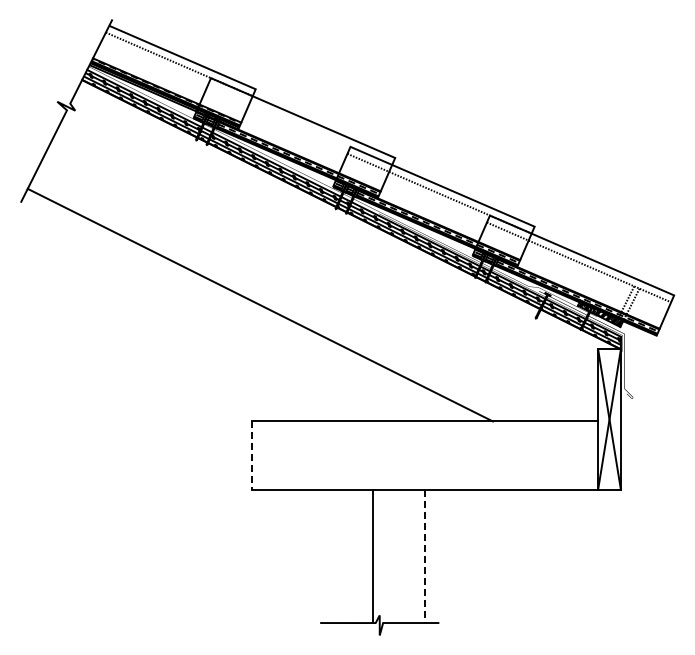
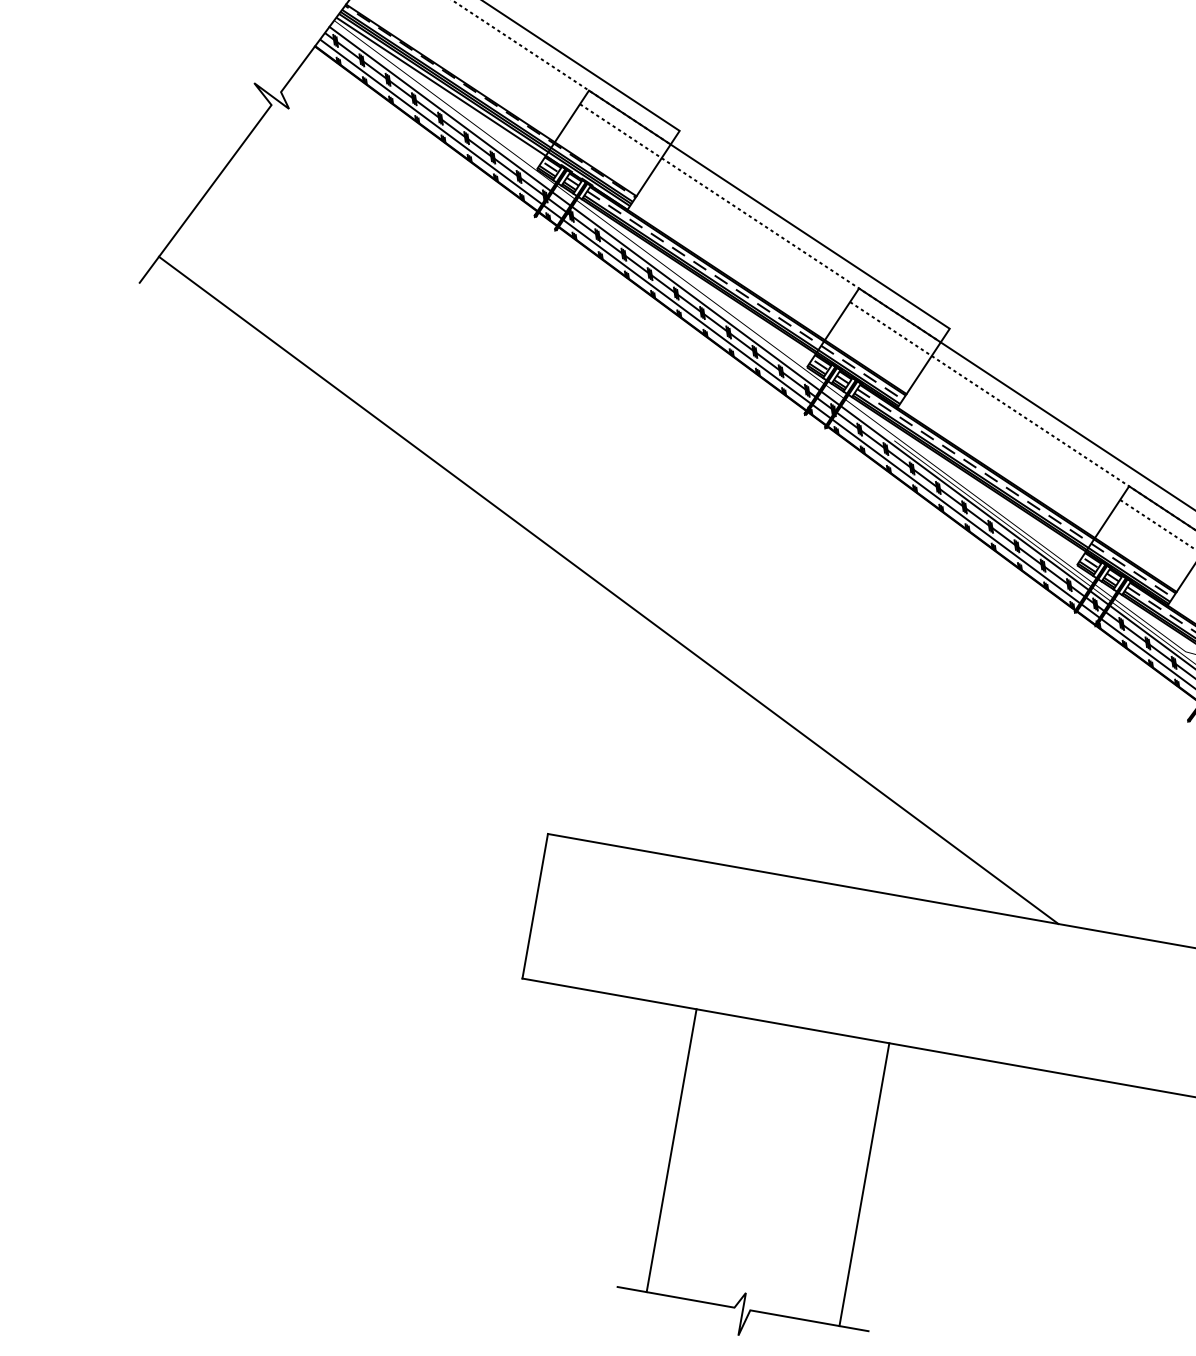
line: (300, 124) -> (761, 222), added
line: (252, 456) -> (535, 908), dashed -> solid
line: (373, 556) -> (672, 1151), moved
line: (425, 556) -> (864, 1185), dashed -> solid

